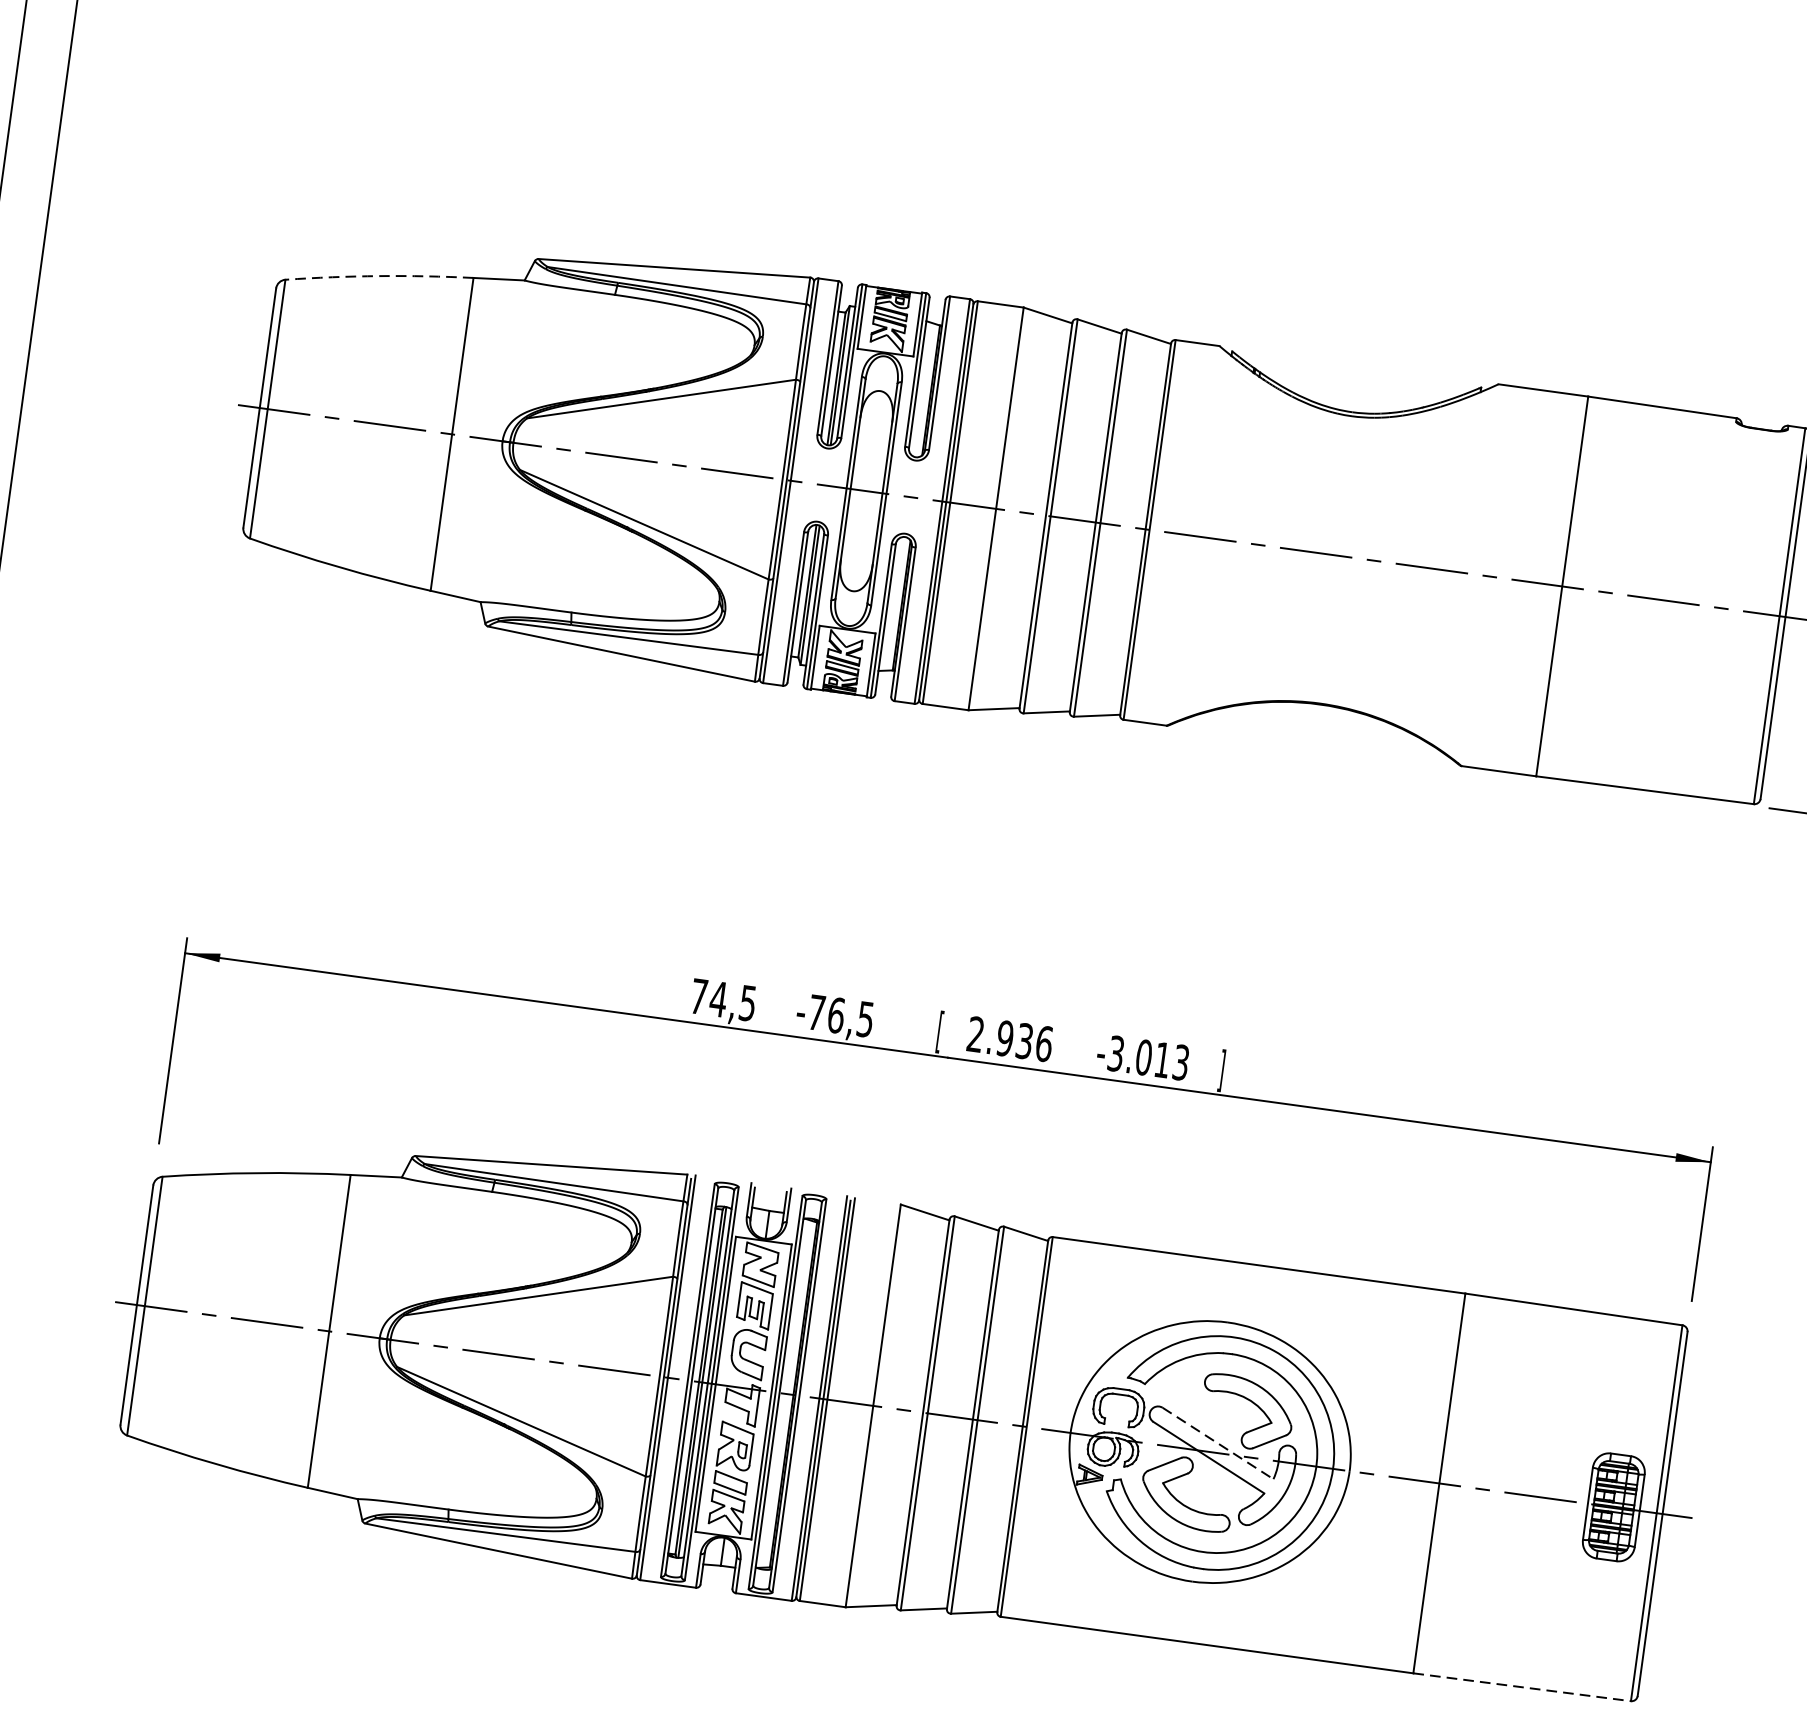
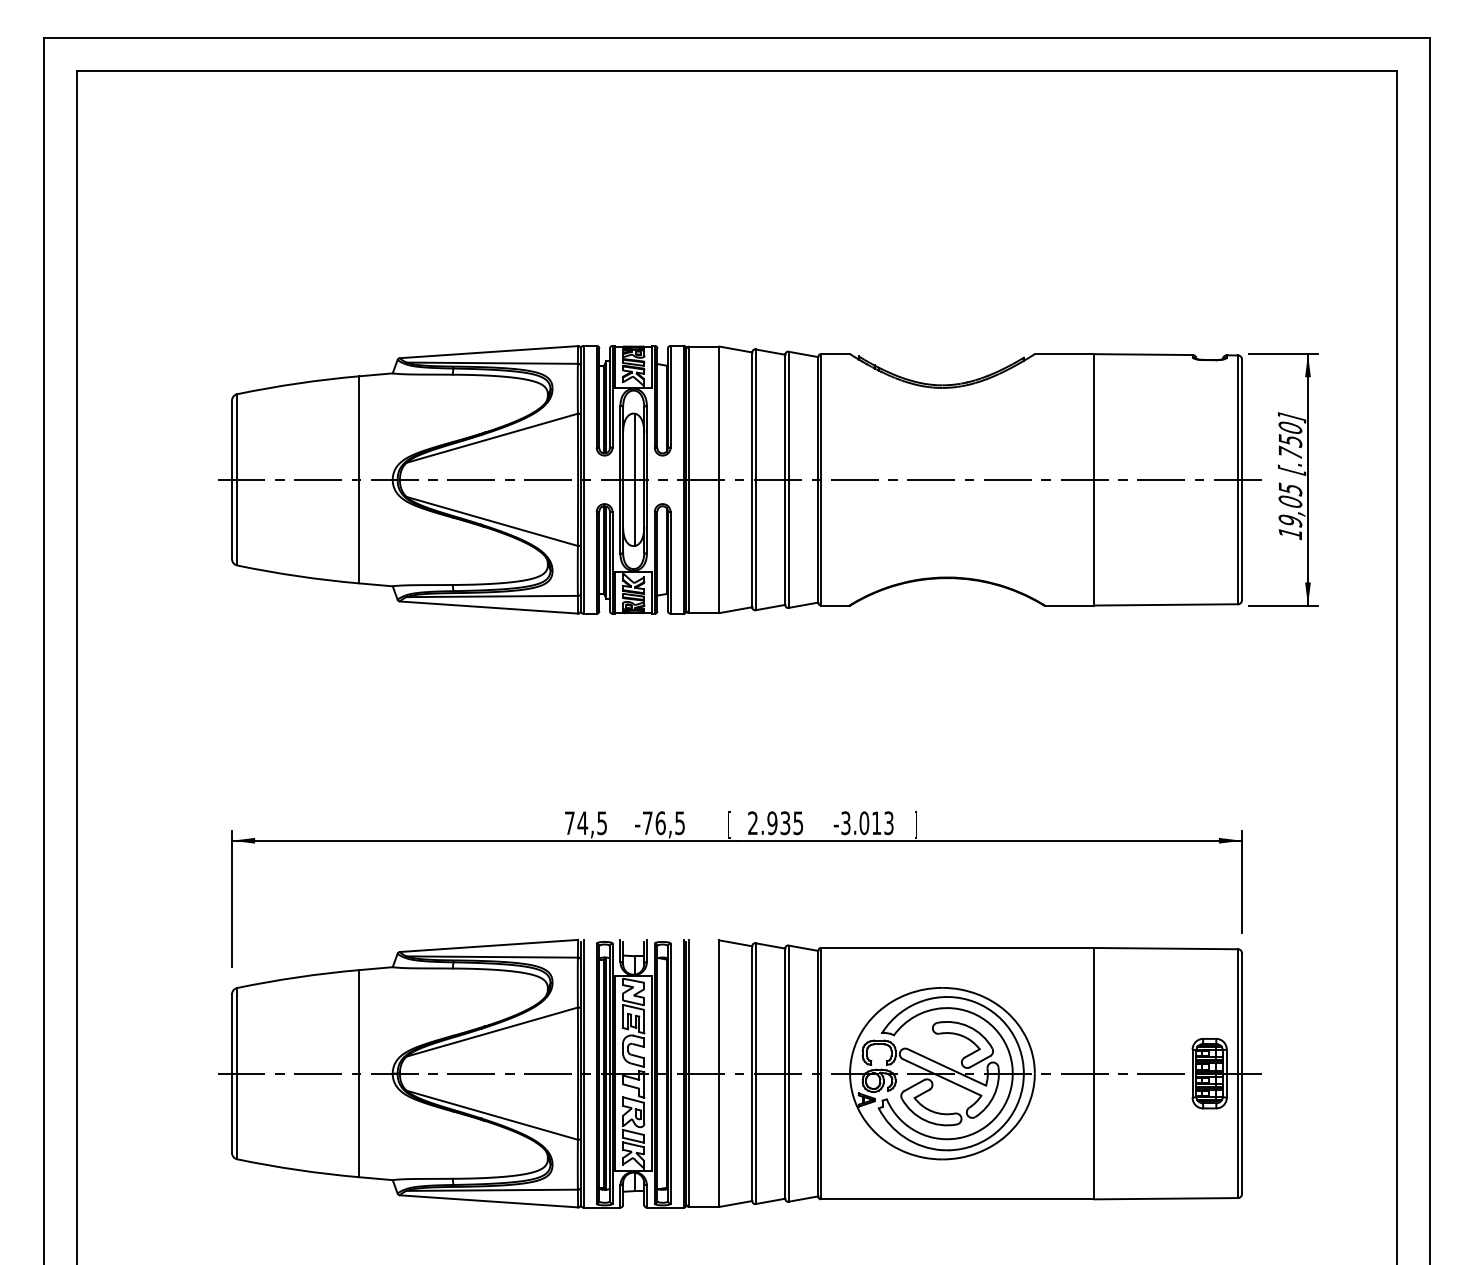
arc: (380, 276) -> (298, 383), dashed -> solid
line: (867, 490) -> (634, 479), added
text: (1044, 1044) -> (798, 823), 2.936 -> 2.935
line: (1219, 1443) -> (947, 1067), dashed -> solid
line: (1522, 1686) -> (1166, 1198), dashed -> solid

